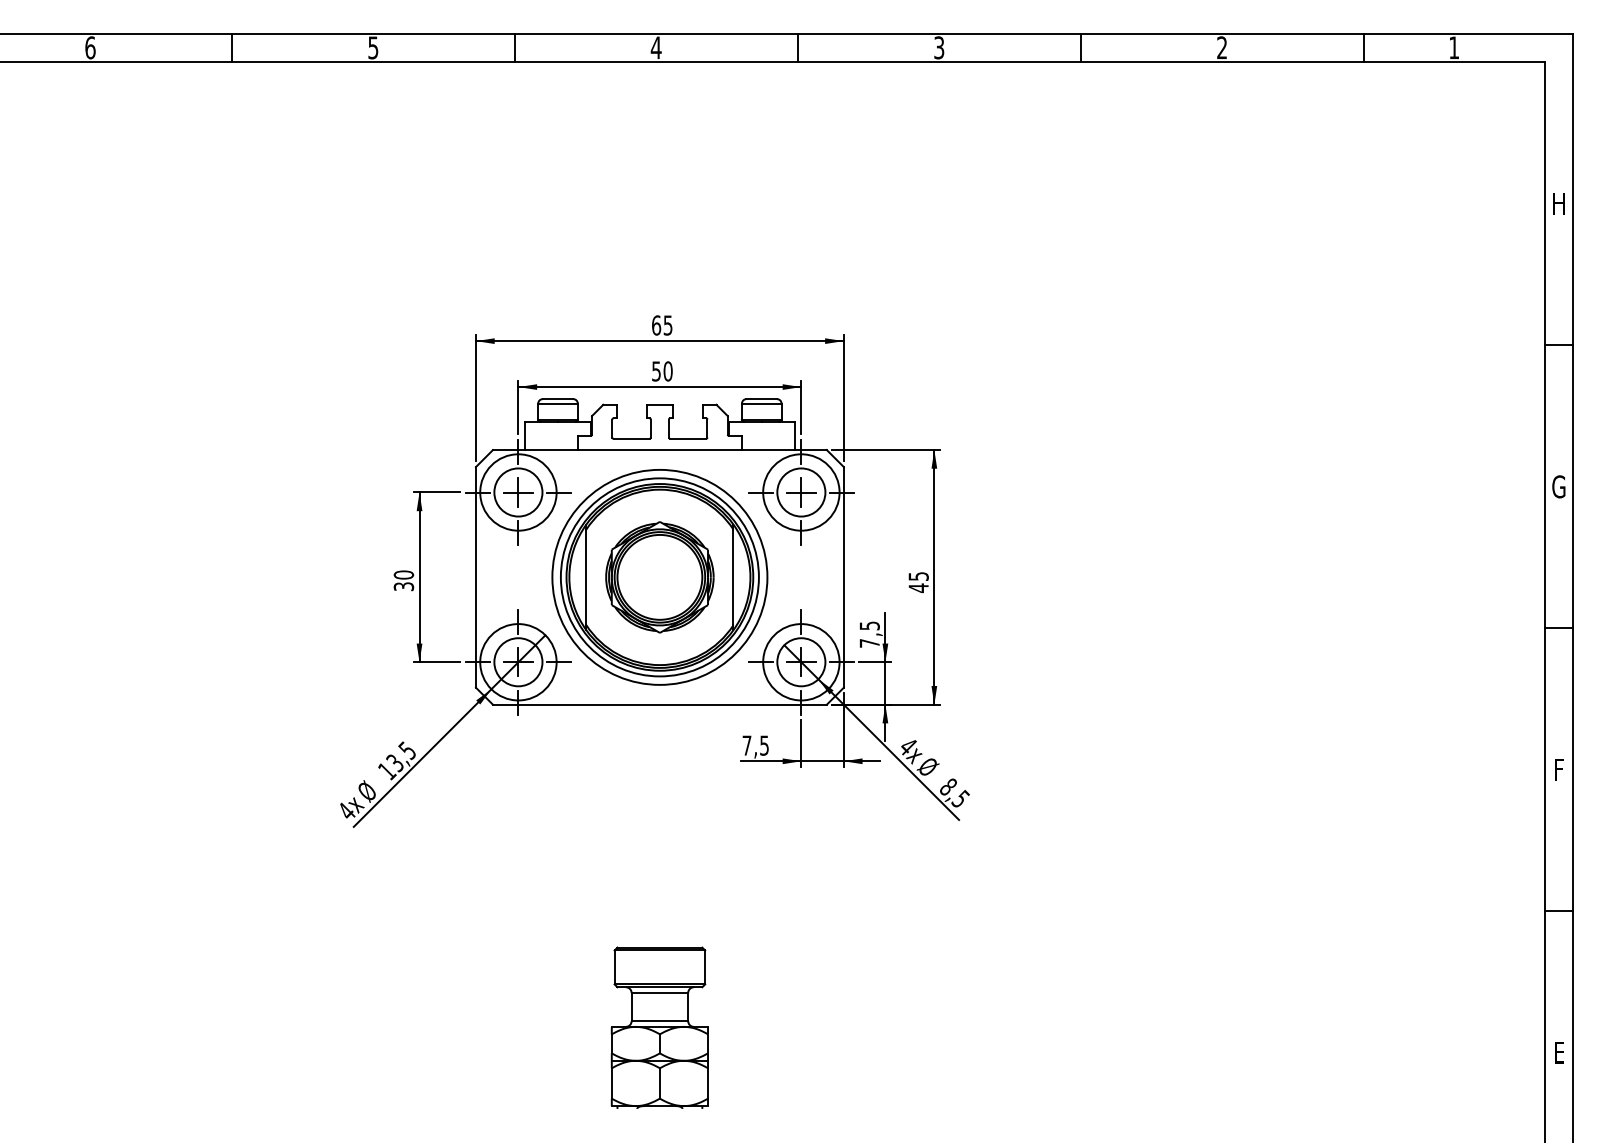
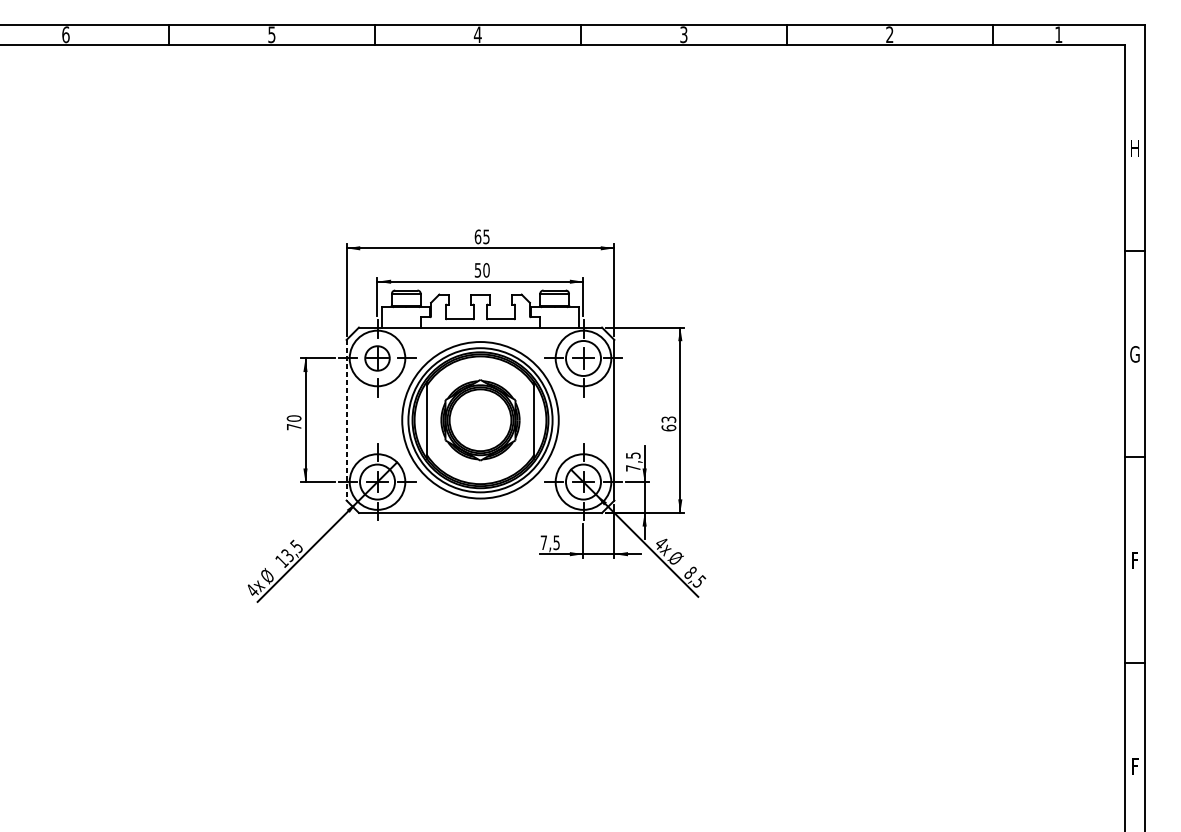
circle: (518, 492) -> (377, 358), size x0.7
line: (475, 577) -> (346, 420), solid -> dashed
text: (918, 582) -> (668, 424), 45 -> 63
text: (403, 586) -> (293, 426), 30 -> 70
part: (659, 1027) -> (480, 747), removed
text: (1560, 1057) -> (1136, 769), E -> F

